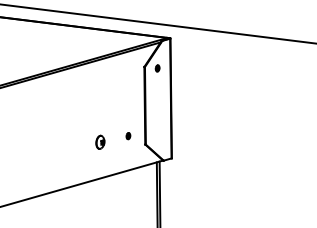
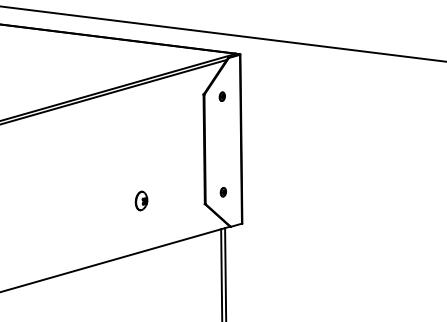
part: (128, 136) -> (223, 192), moved

